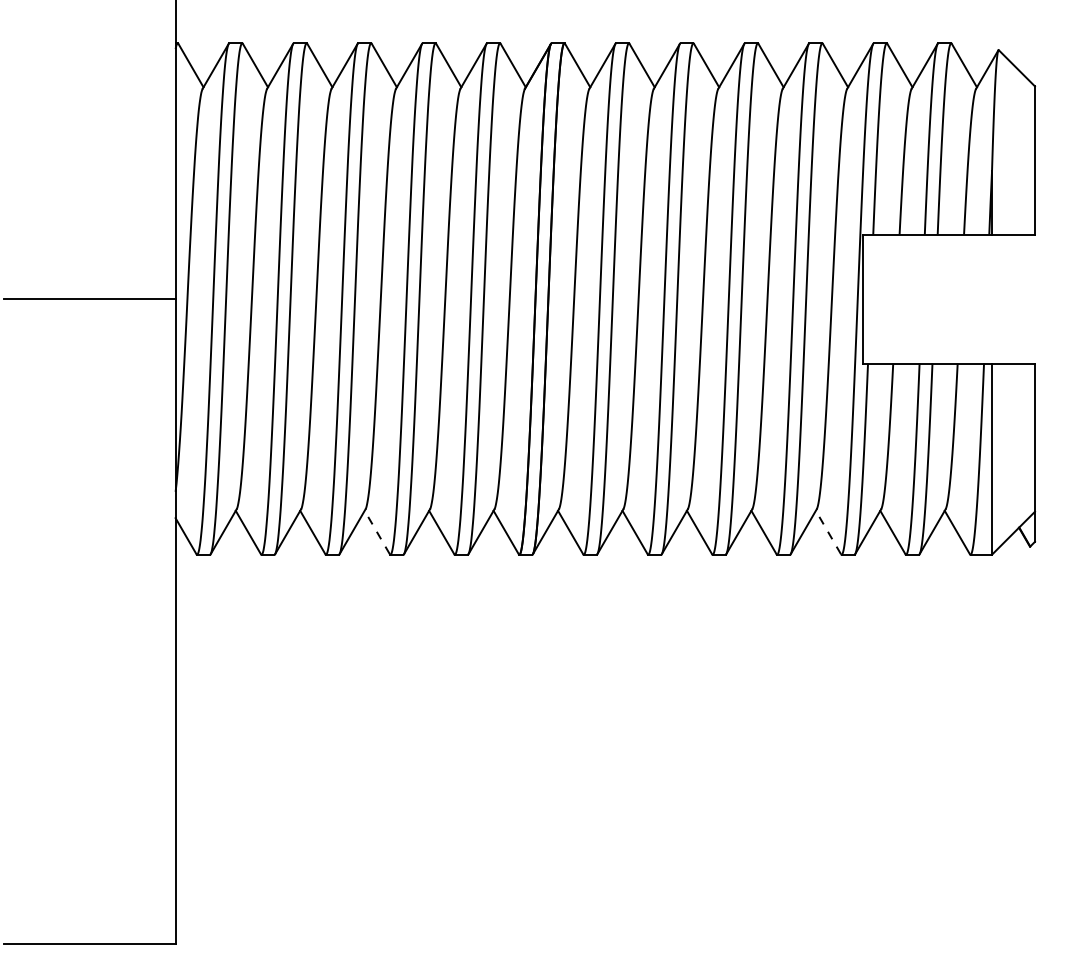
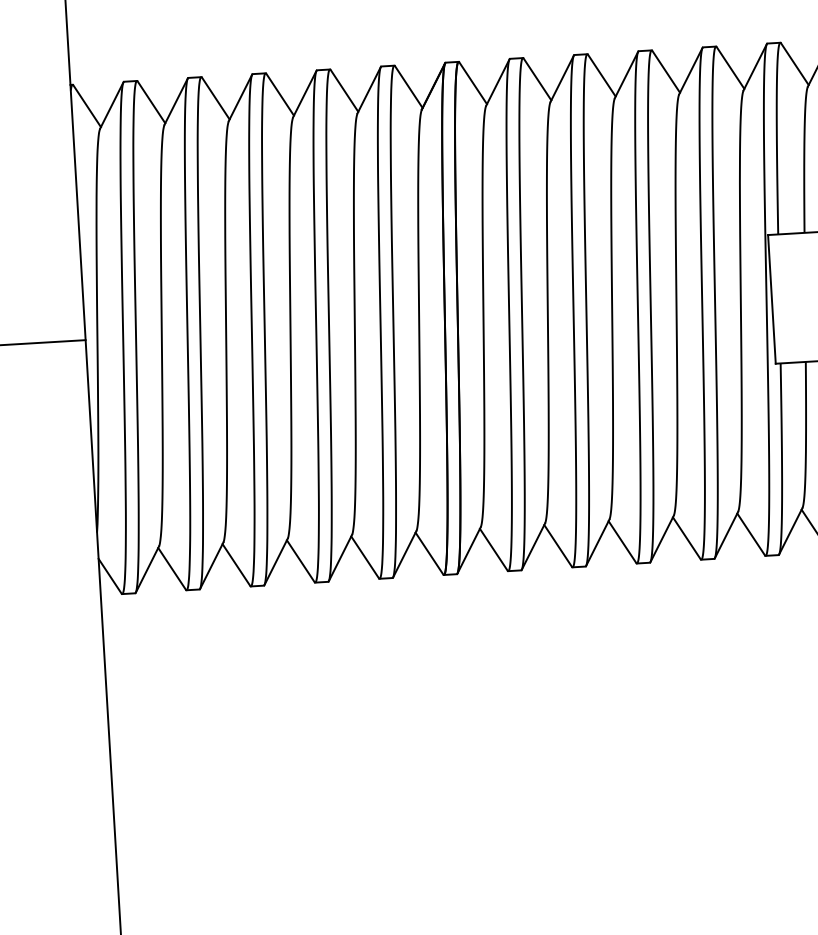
line: (376, 532) -> (300, 561), dashed -> solid
line: (828, 532) -> (751, 534), dashed -> solid

